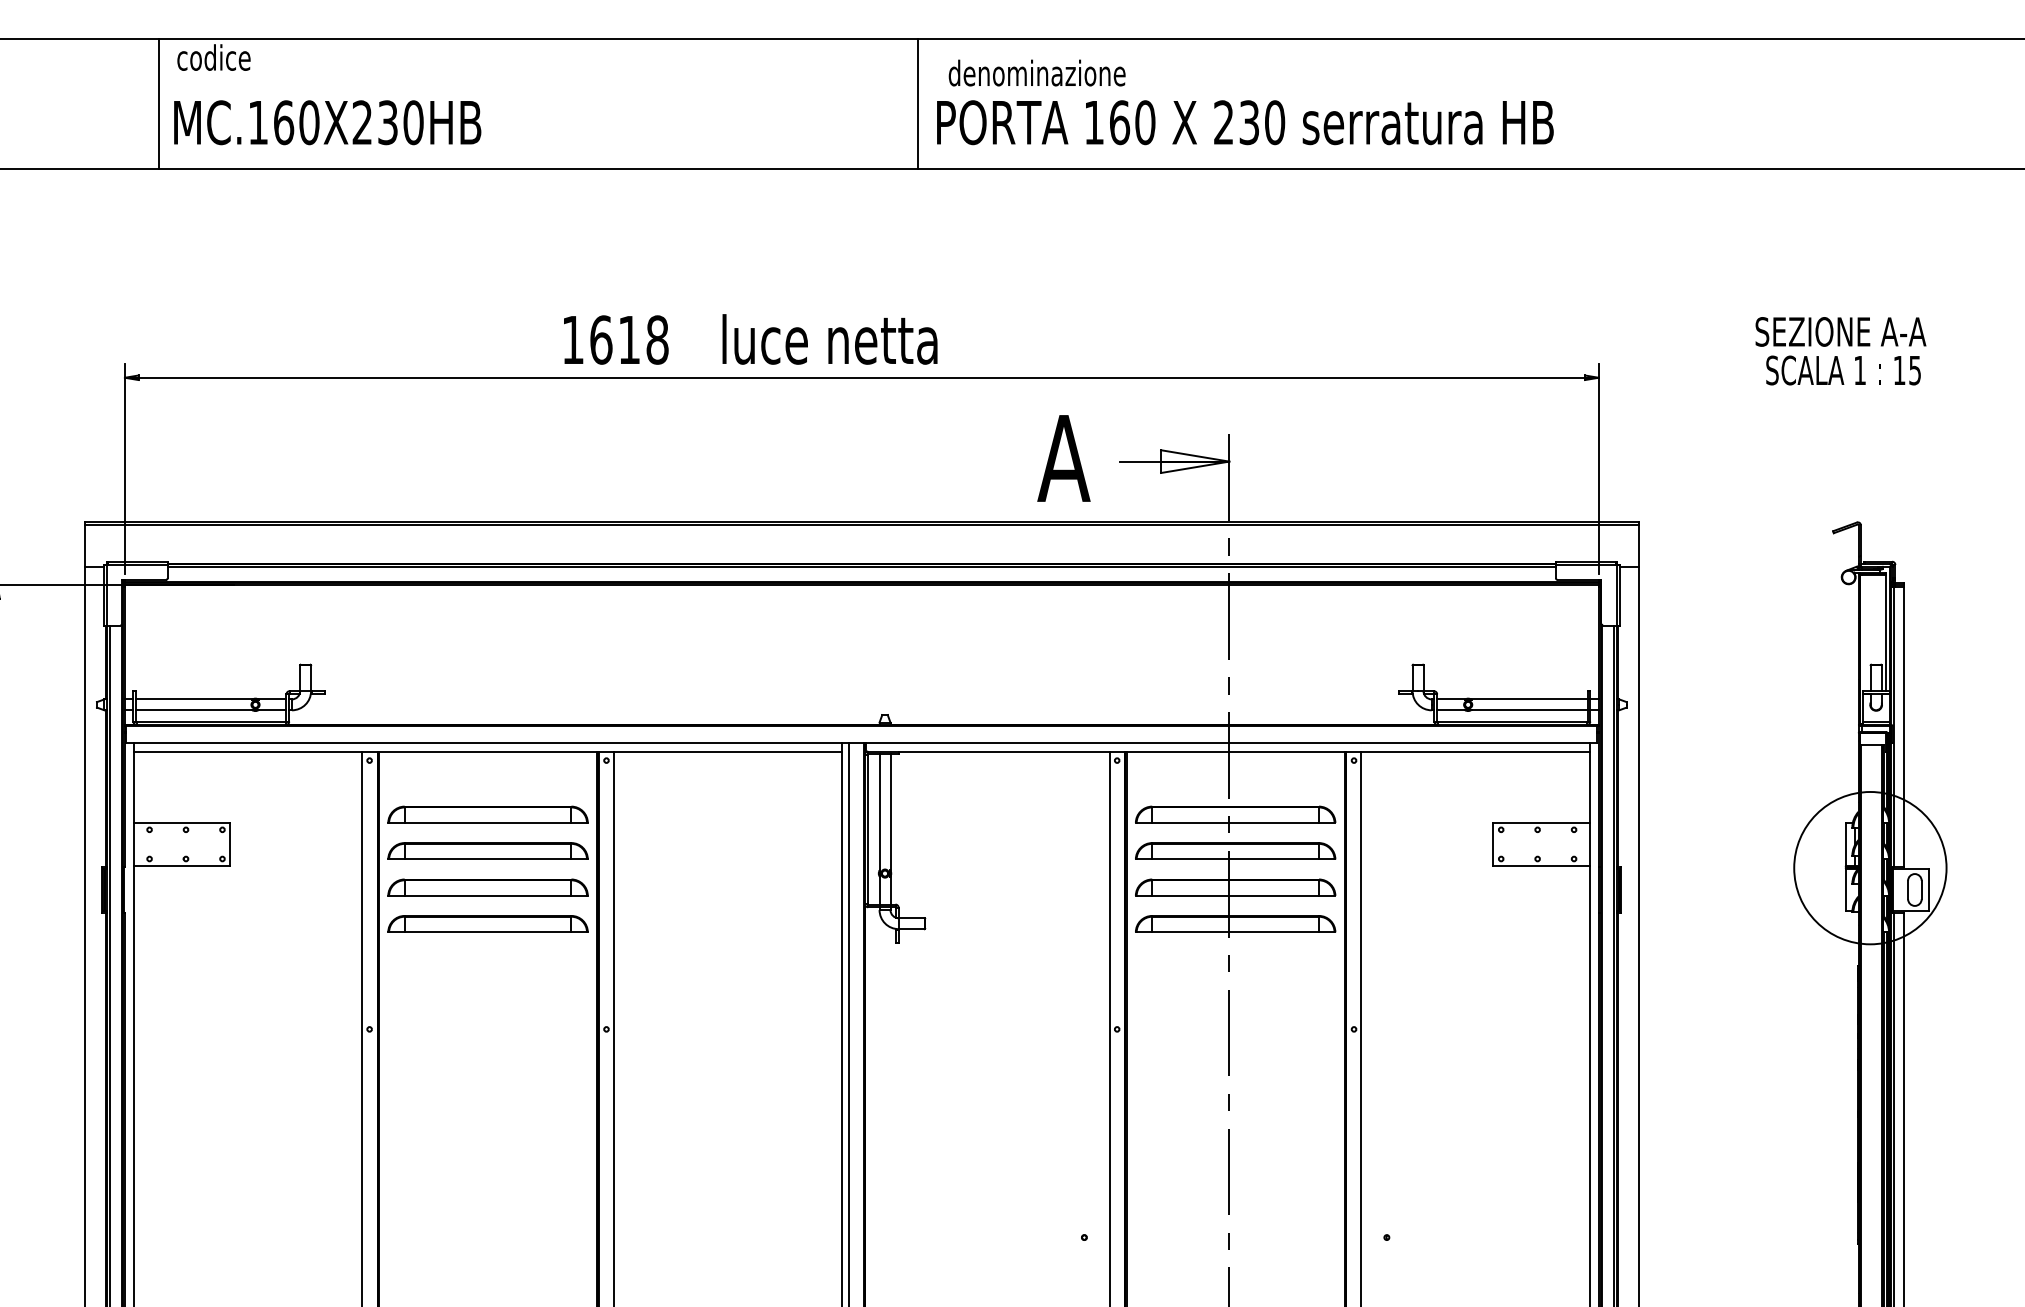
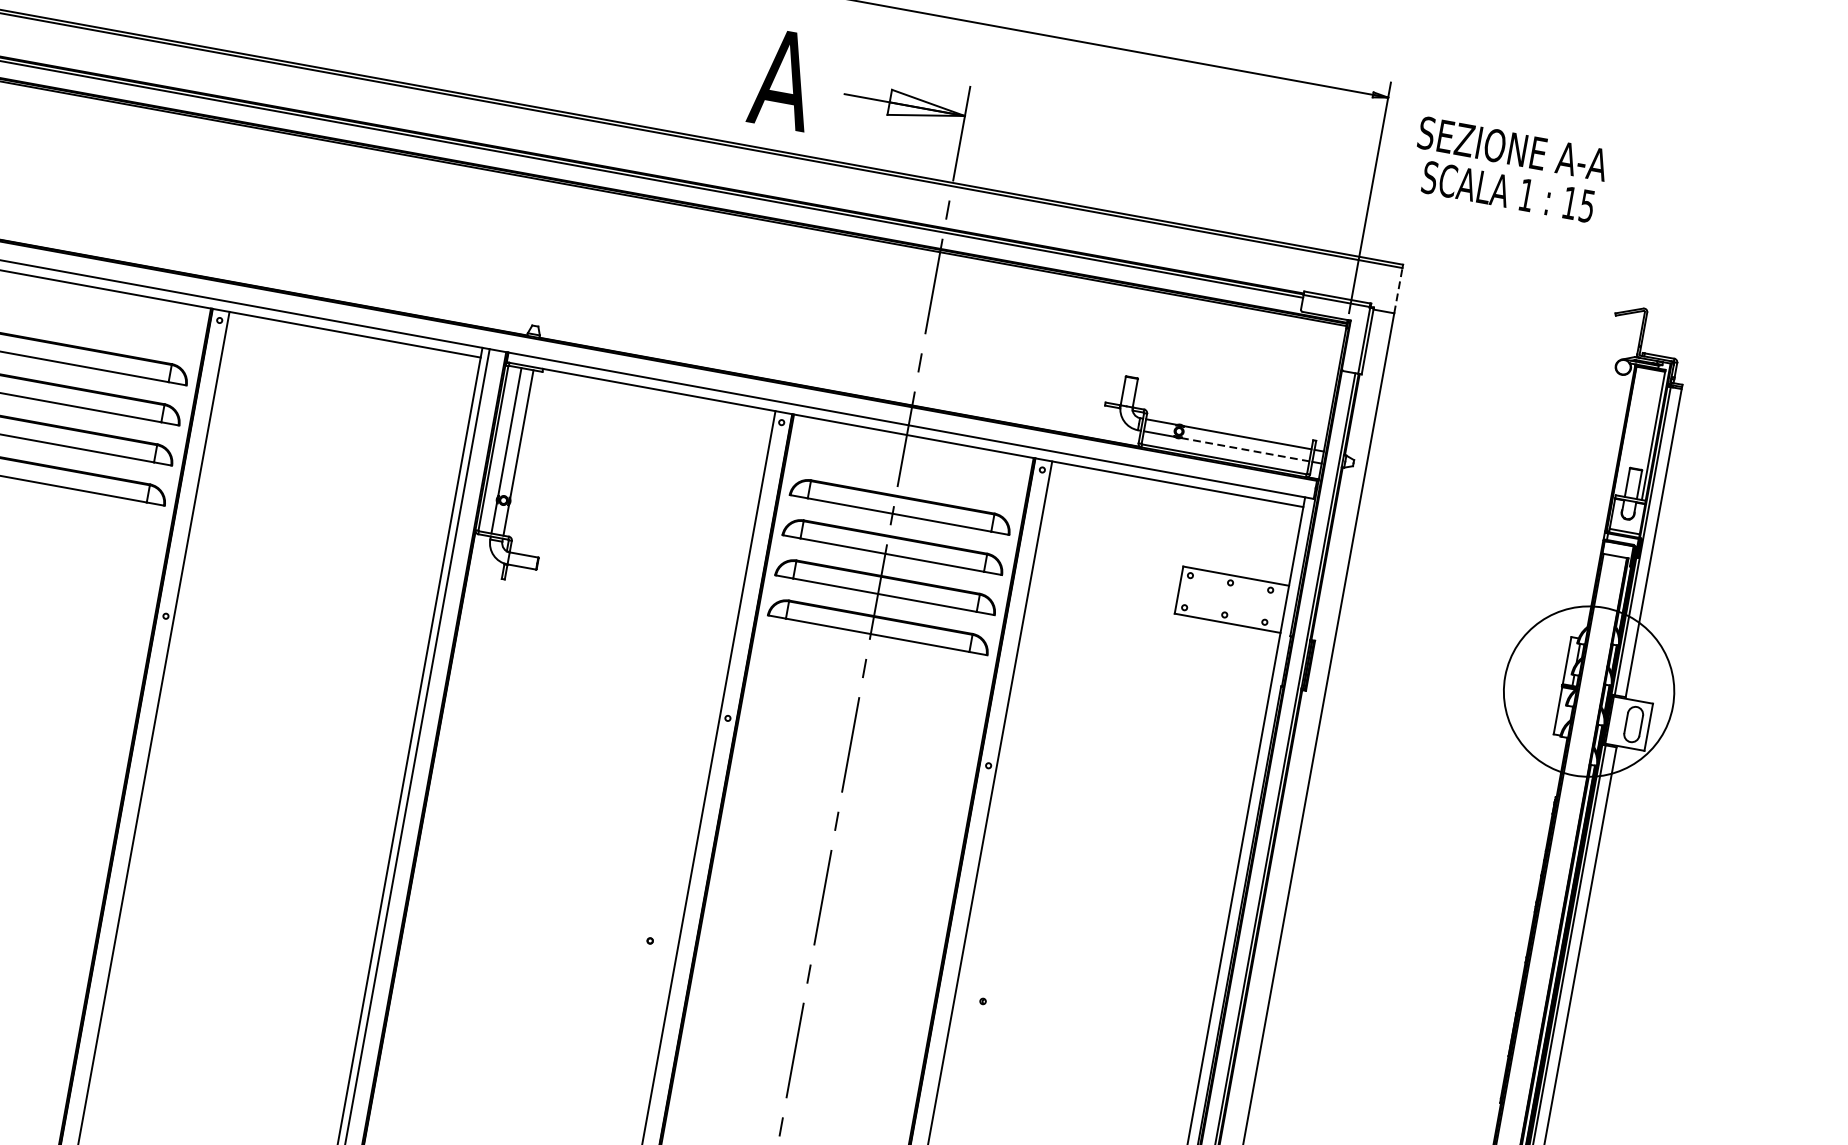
text: (1840, 351) -> (1508, 170), moved
line: (1638, 545) -> (1398, 290), solid -> dashed
line: (1529, 710) -> (1245, 449), solid -> dashed

